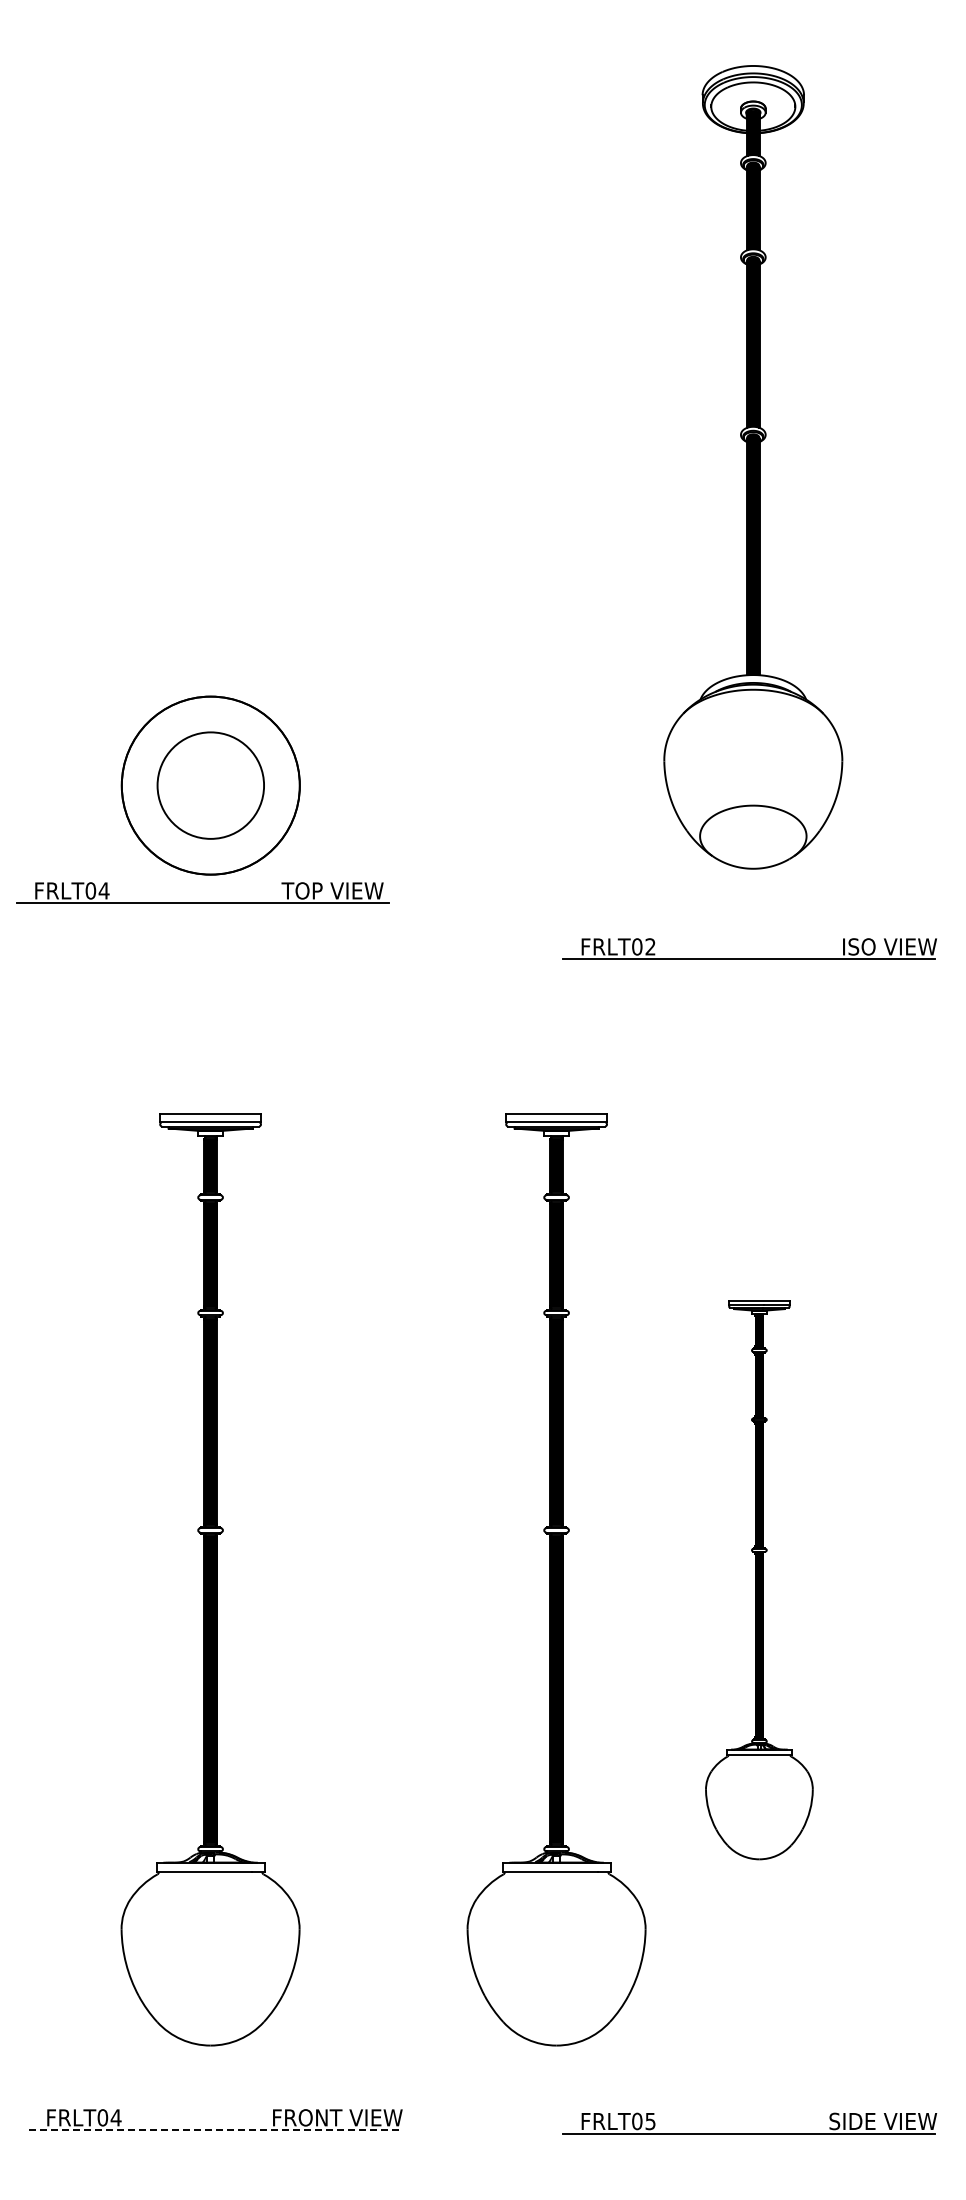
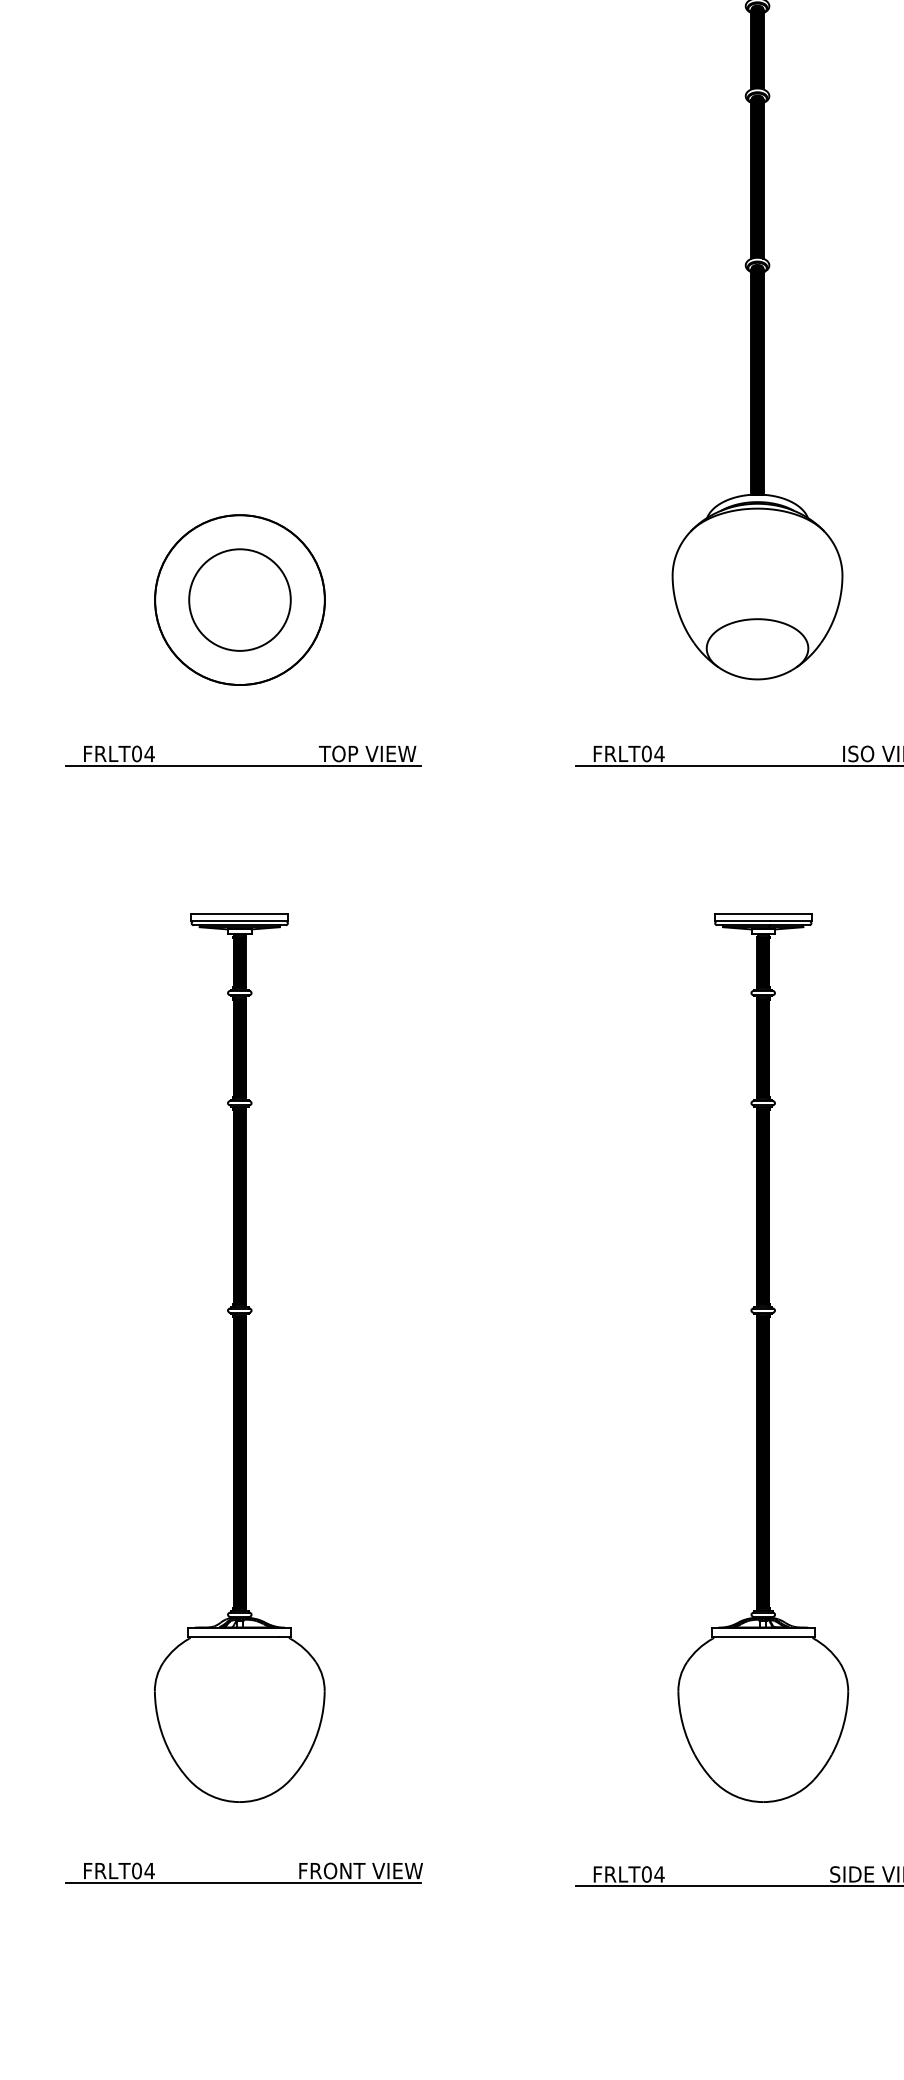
part: (202, 902) -> (243, 765), moved
text: (650, 946) -> (659, 753), FRLT02 -> FRLT04
part: (556, 1579) -> (569, 1357), removed
part: (759, 1579) -> (763, 1357), size x1.67
text: (650, 2121) -> (659, 1874), FRLT05 -> FRLT04
line: (215, 2130) -> (244, 1883), dashed -> solid

